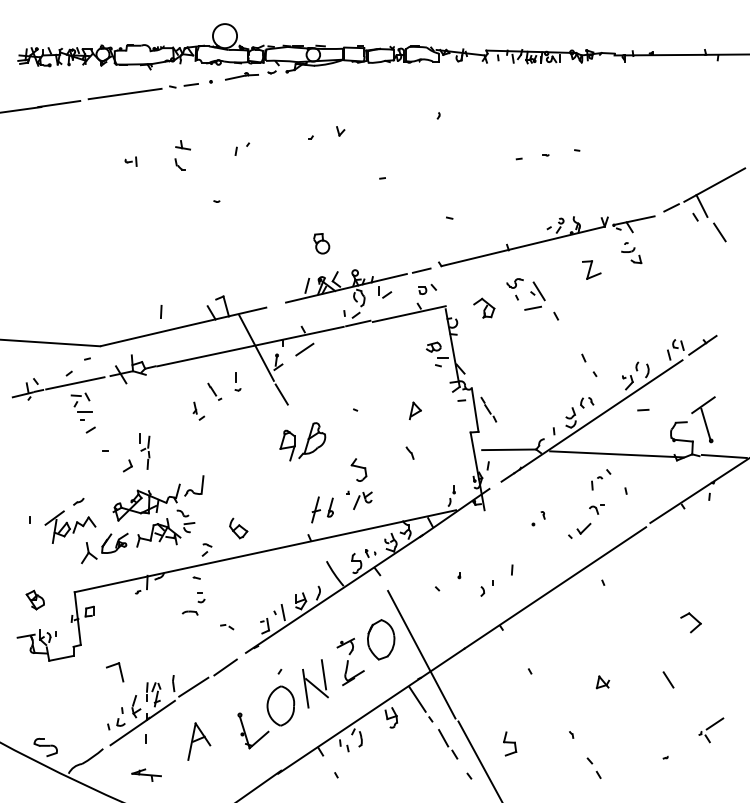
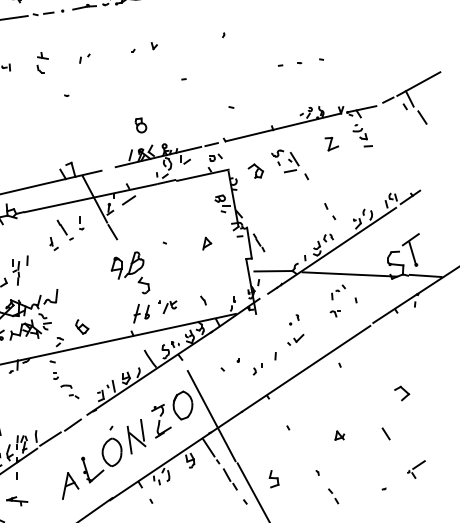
line: (161, 311) -> (27, 260), moved
part: (214, 391) -> (65, 230), size x1.67
line: (643, 409) -> (368, 145), moved
part: (409, 452) -> (203, 299), moved
part: (358, 469) -> (143, 285), moved
part: (579, 530) -> (295, 339), moved
part: (189, 612) -> (65, 386), moved
part: (199, 741) -> (70, 485), moved

